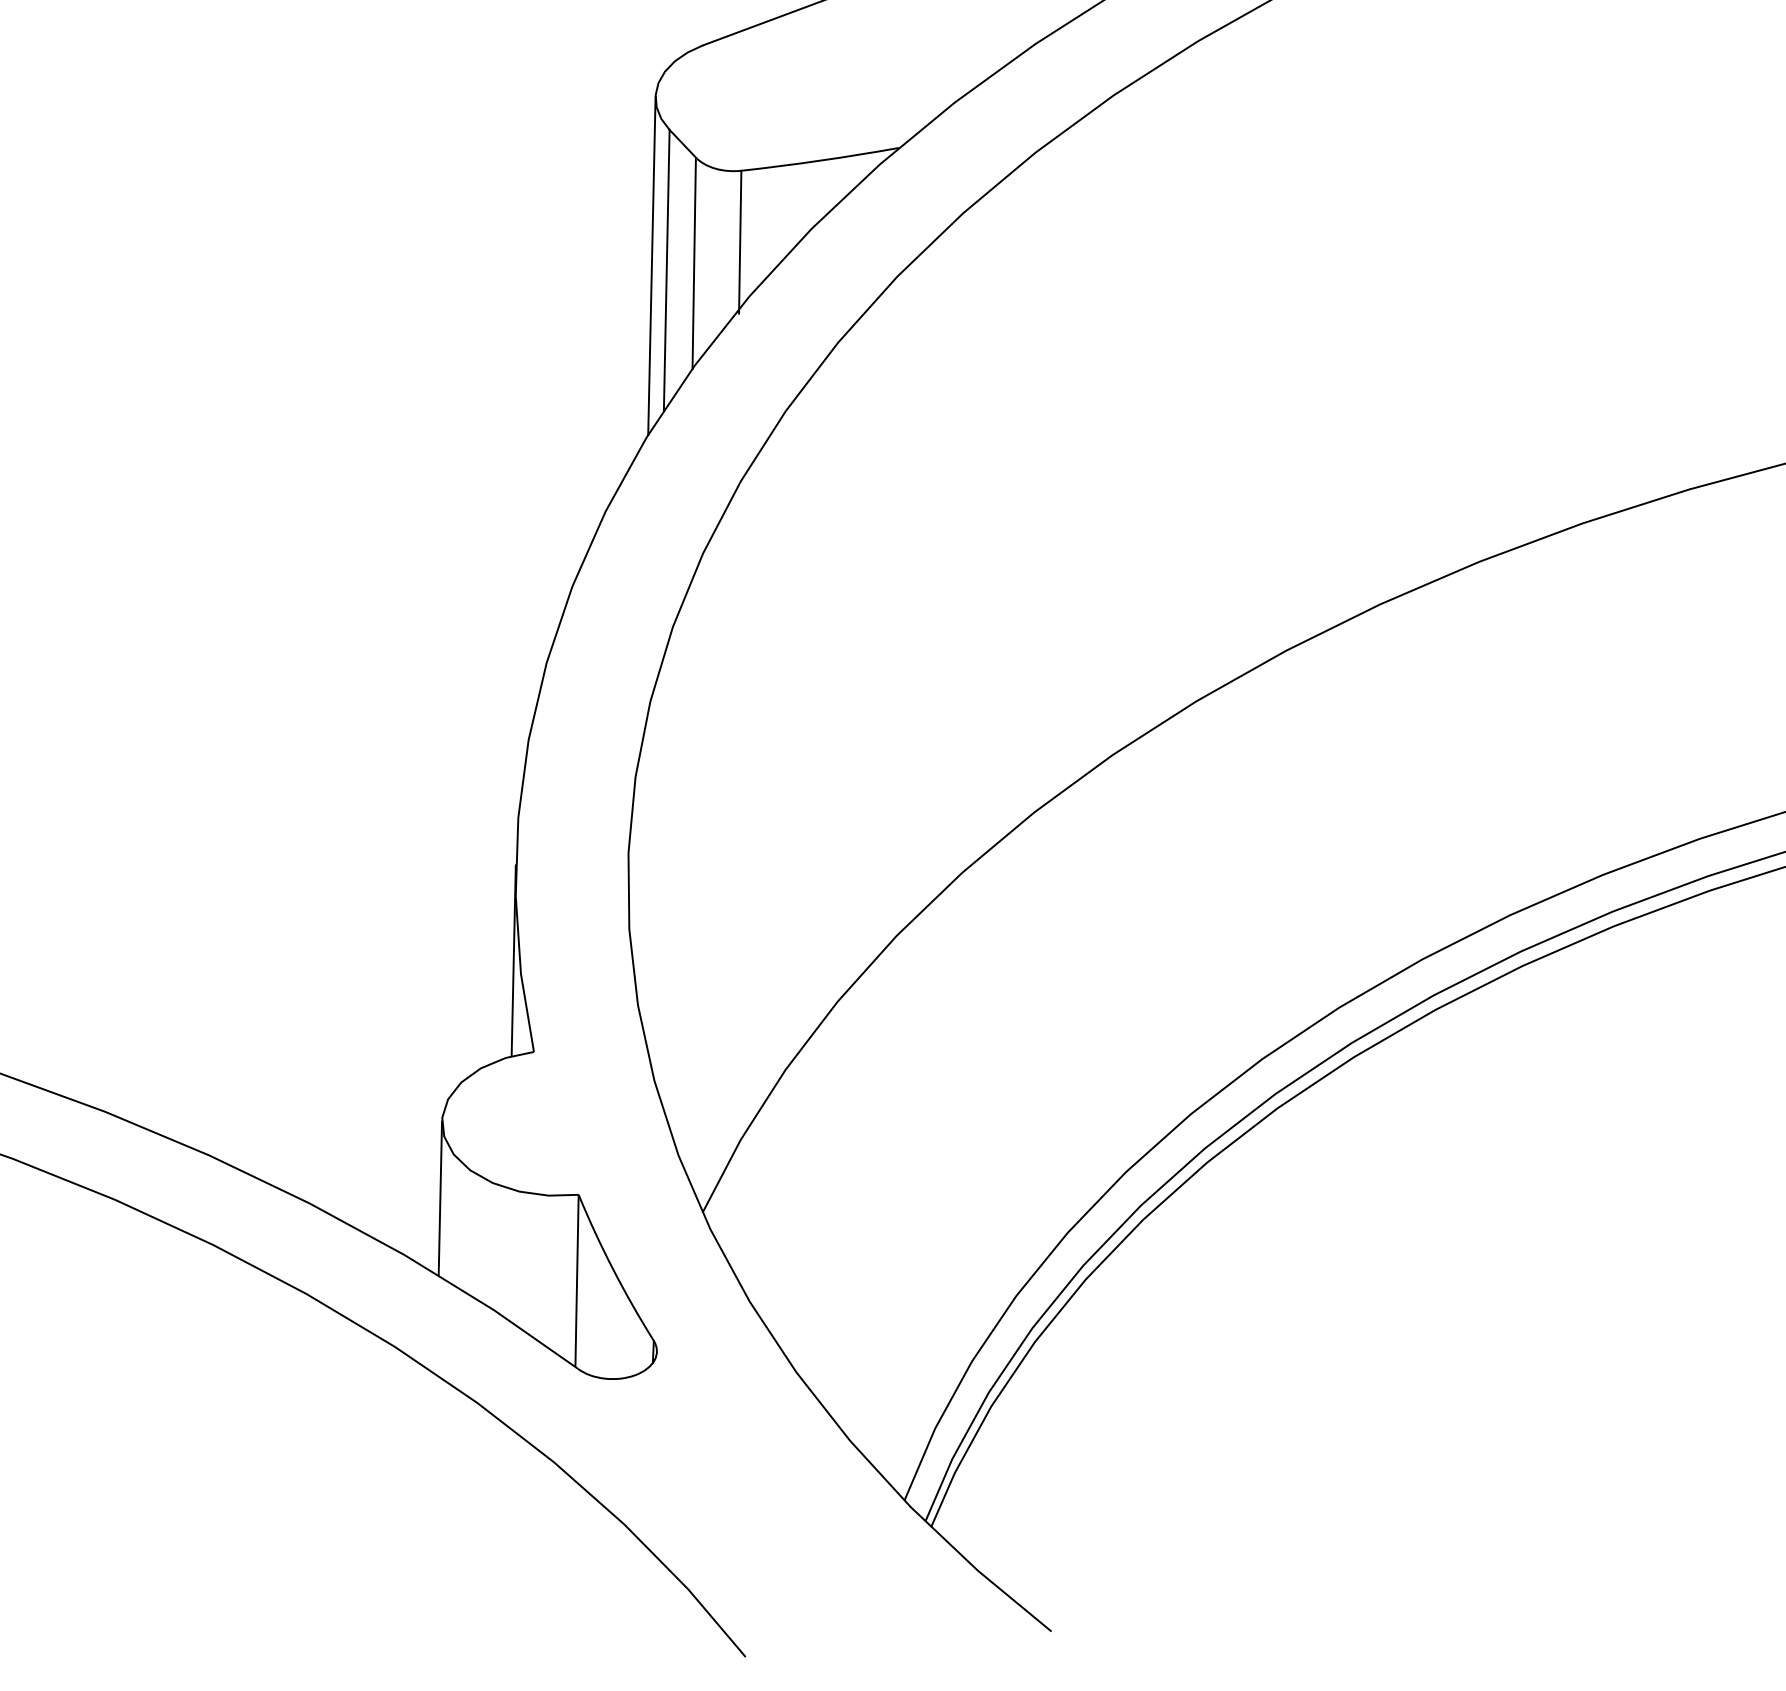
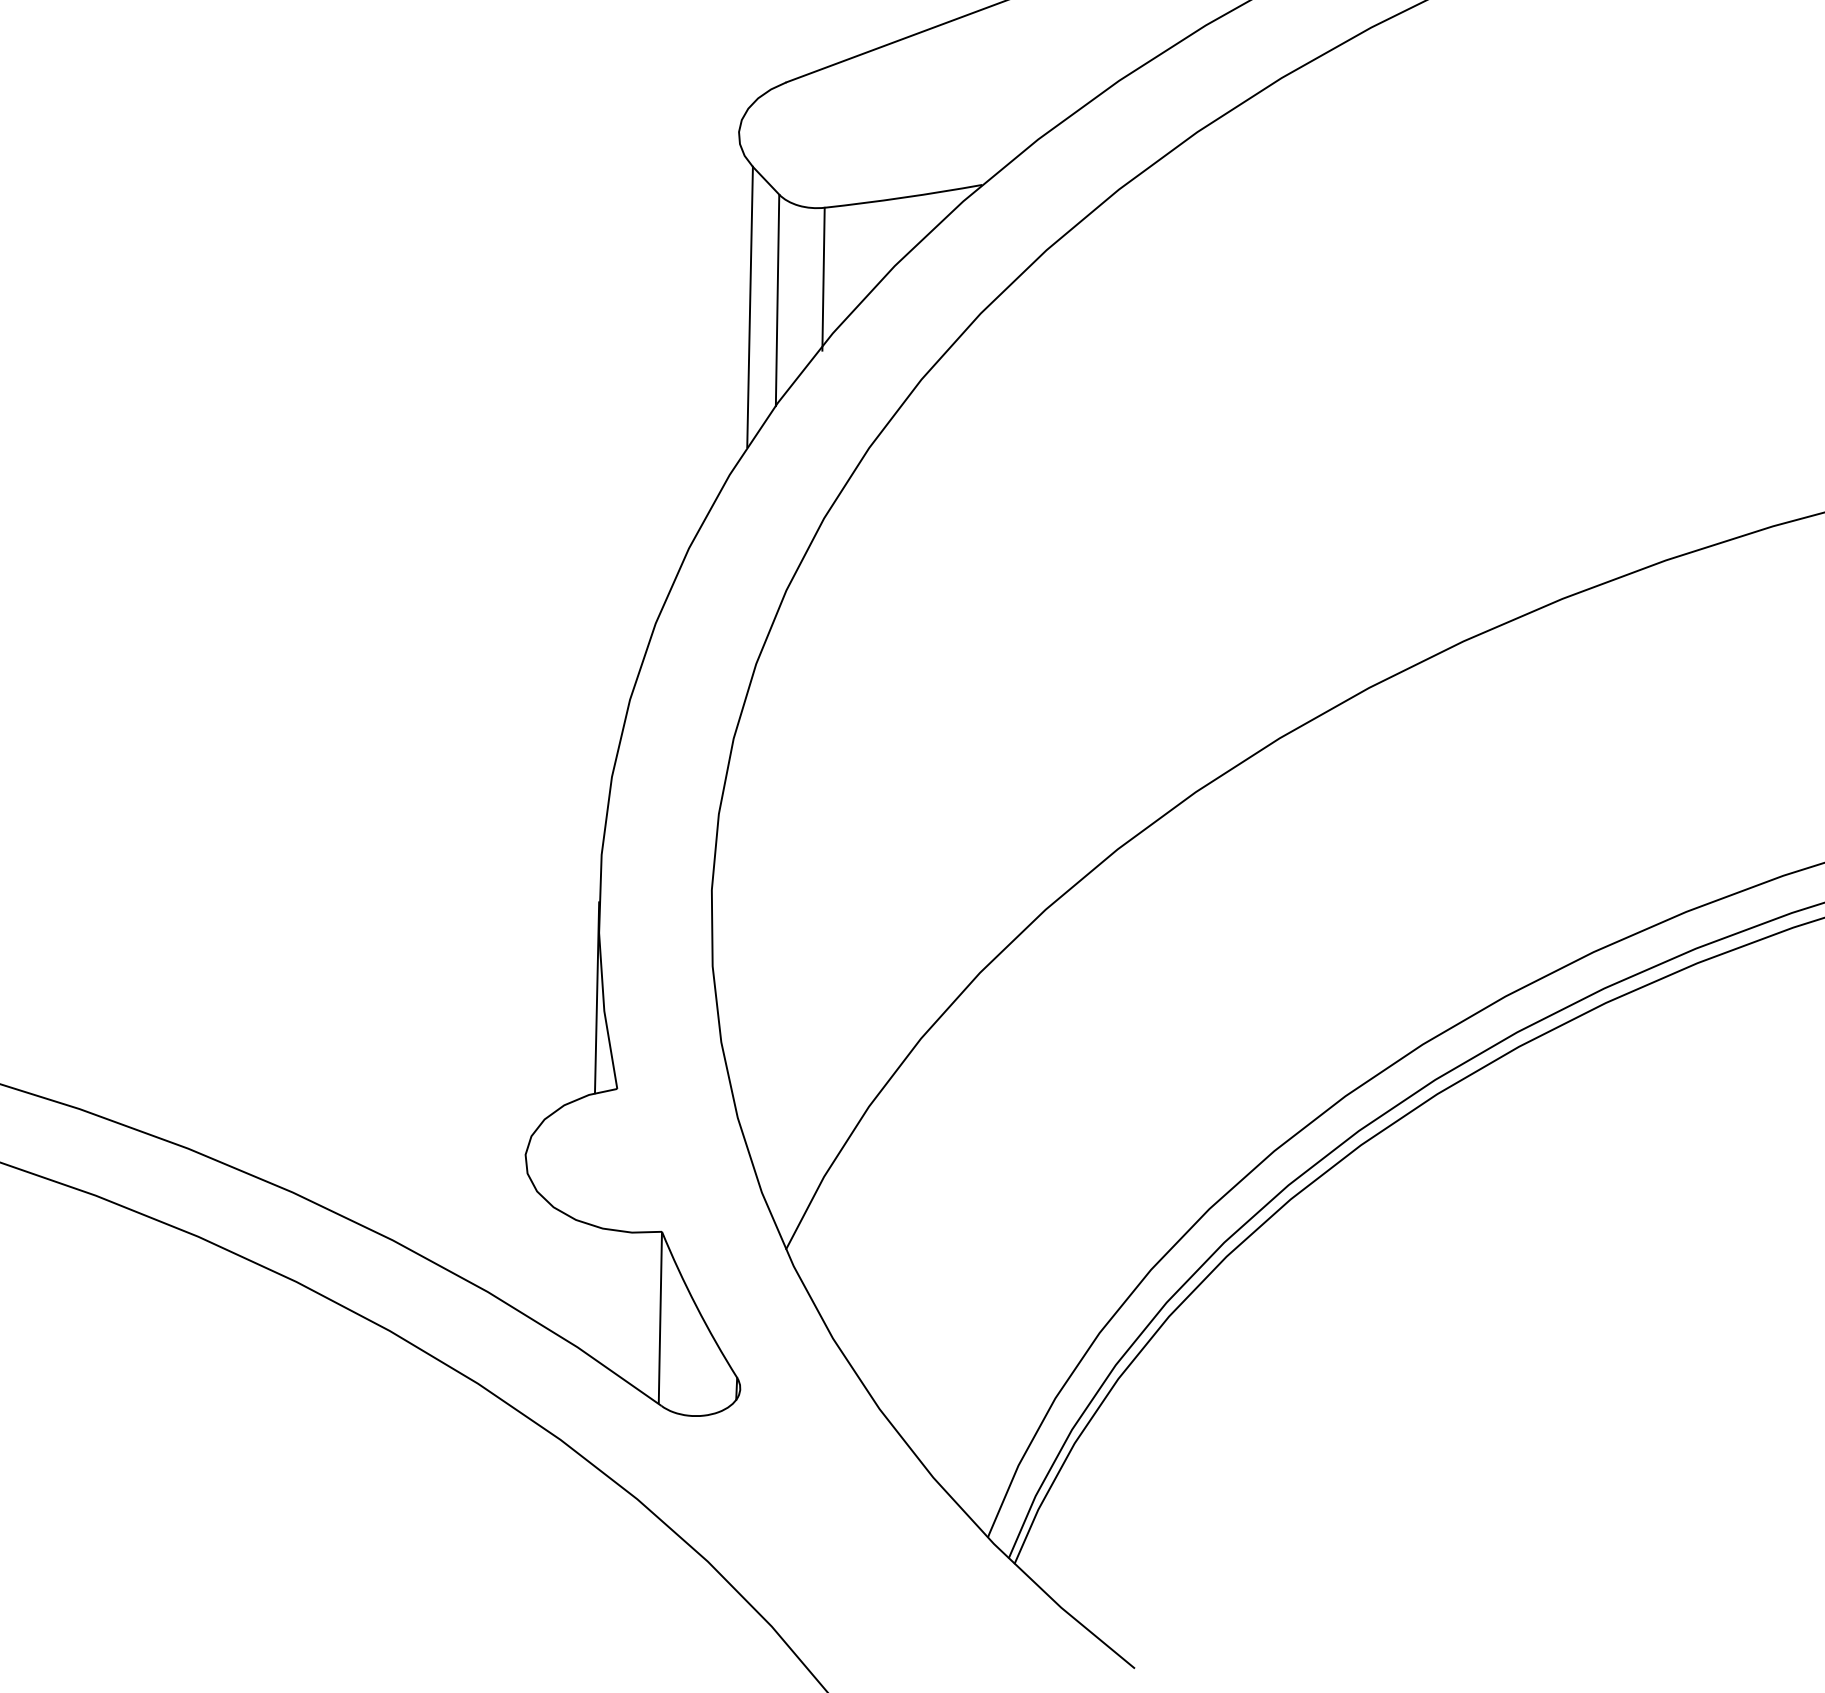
line: (651, 266) -> (734, 303), removed
line: (440, 1198) -> (523, 1235), removed

